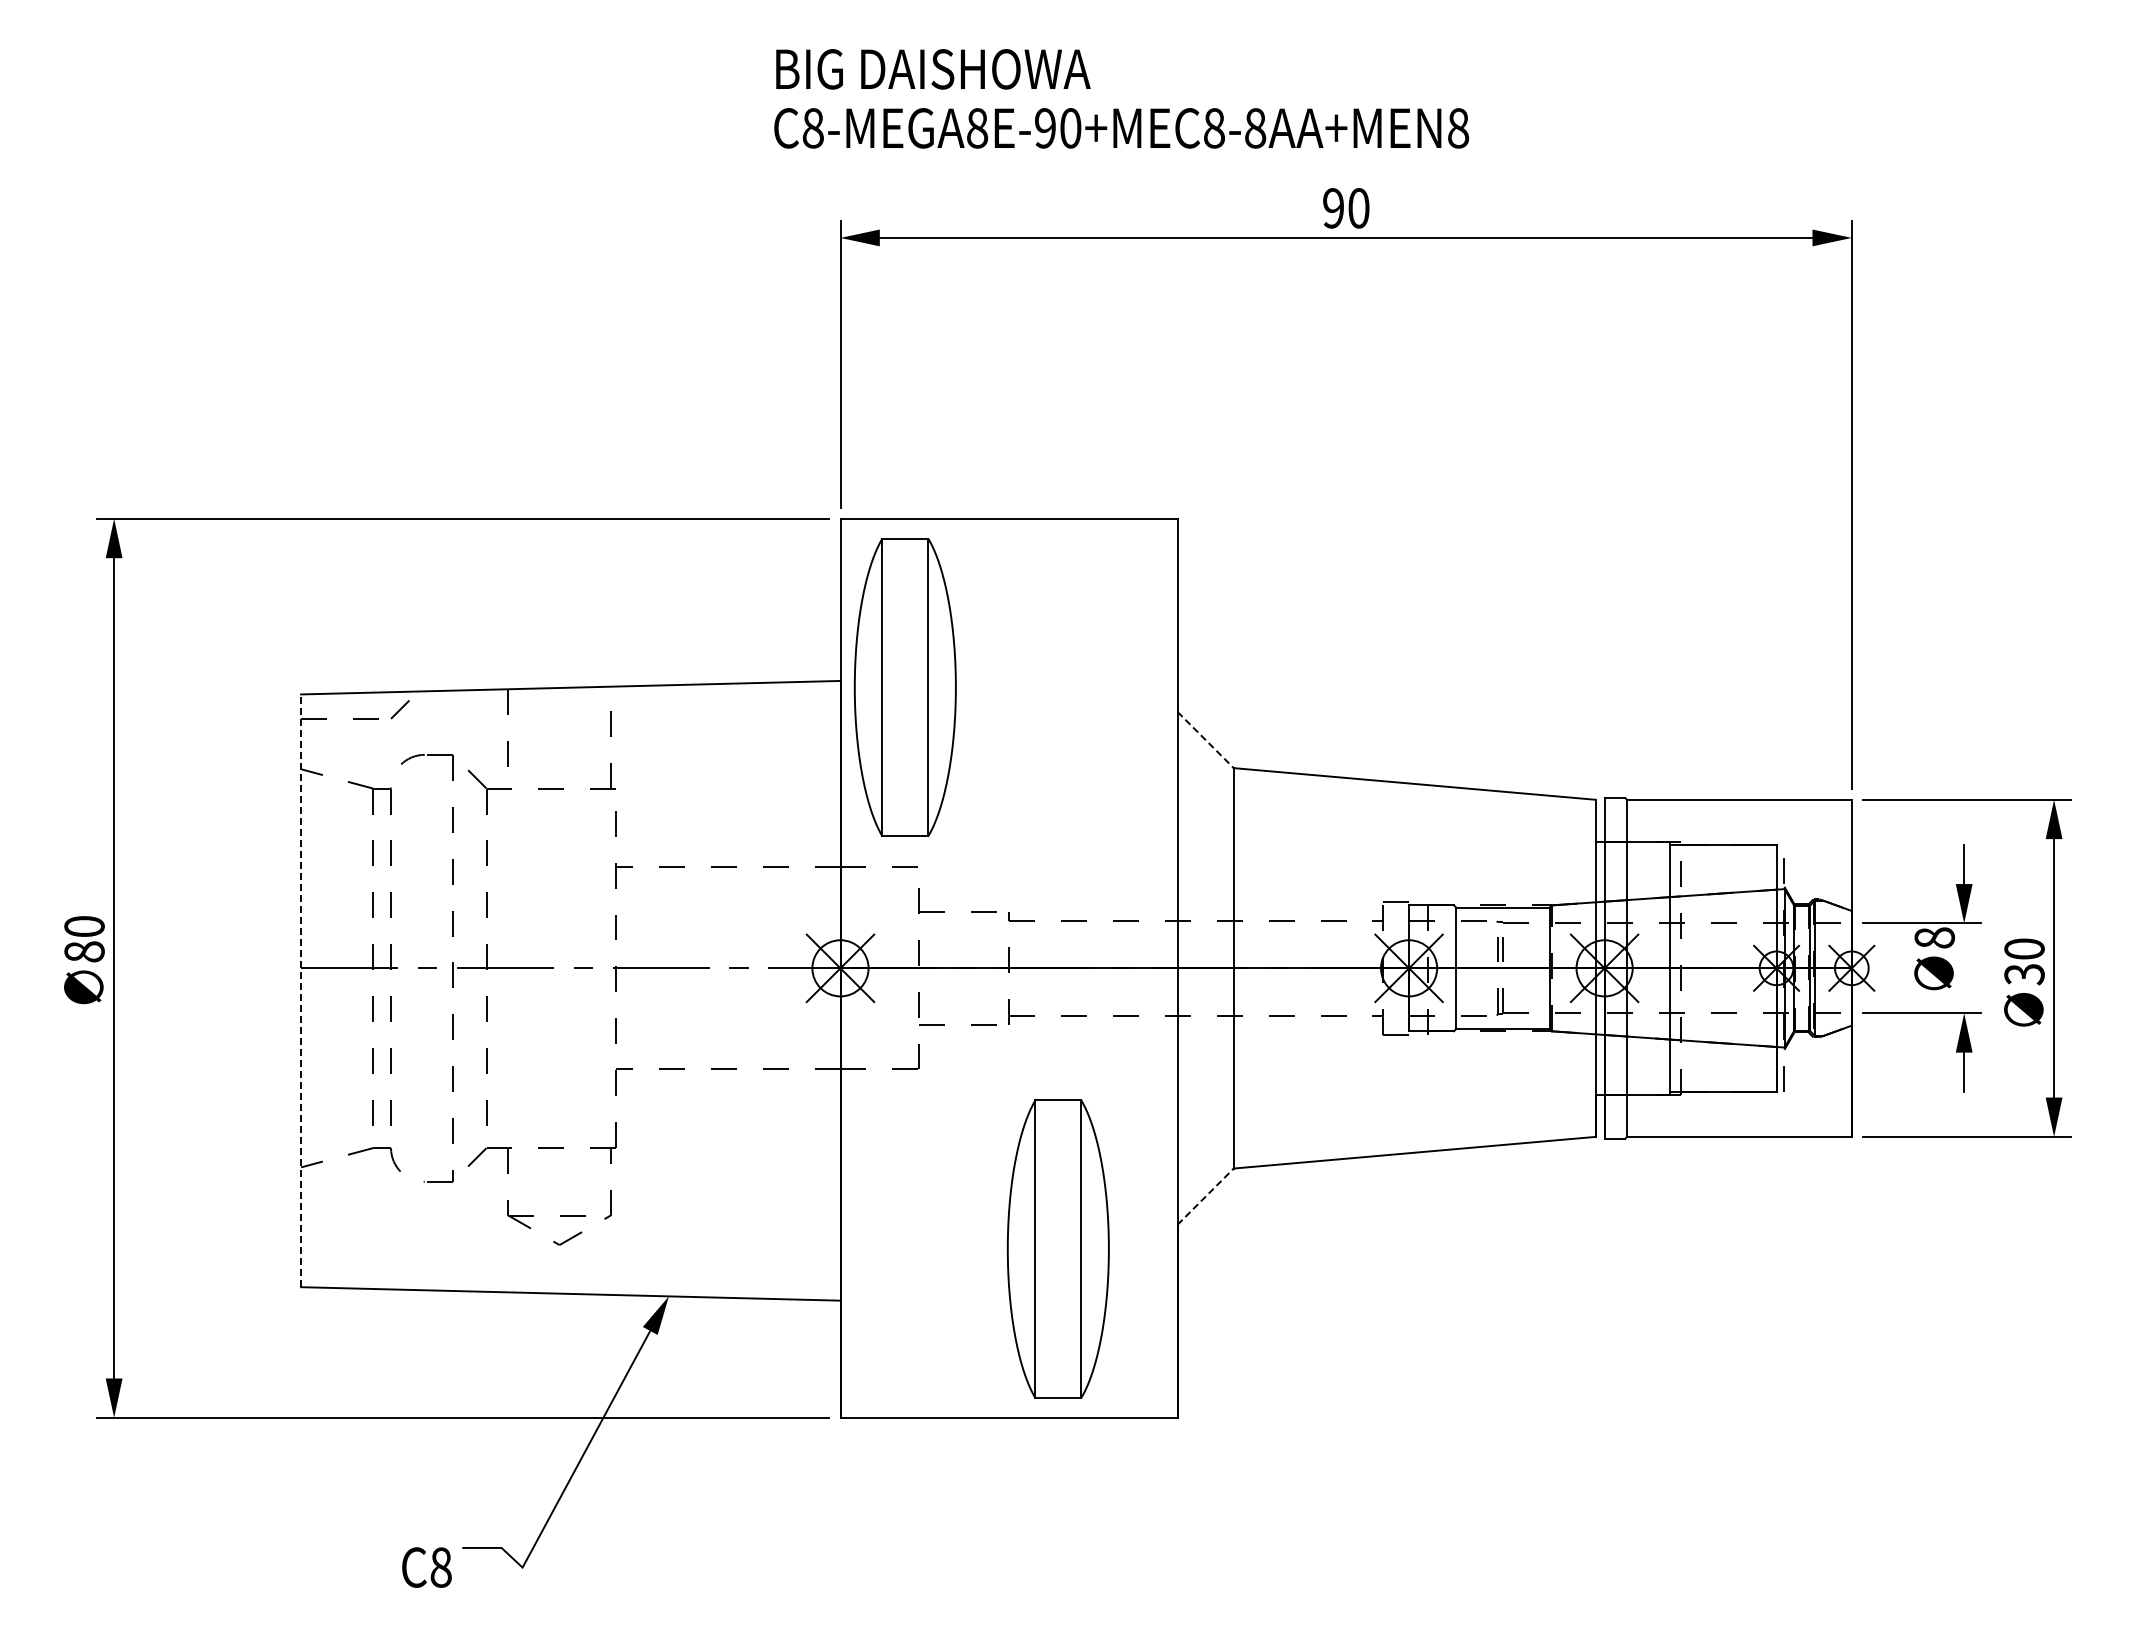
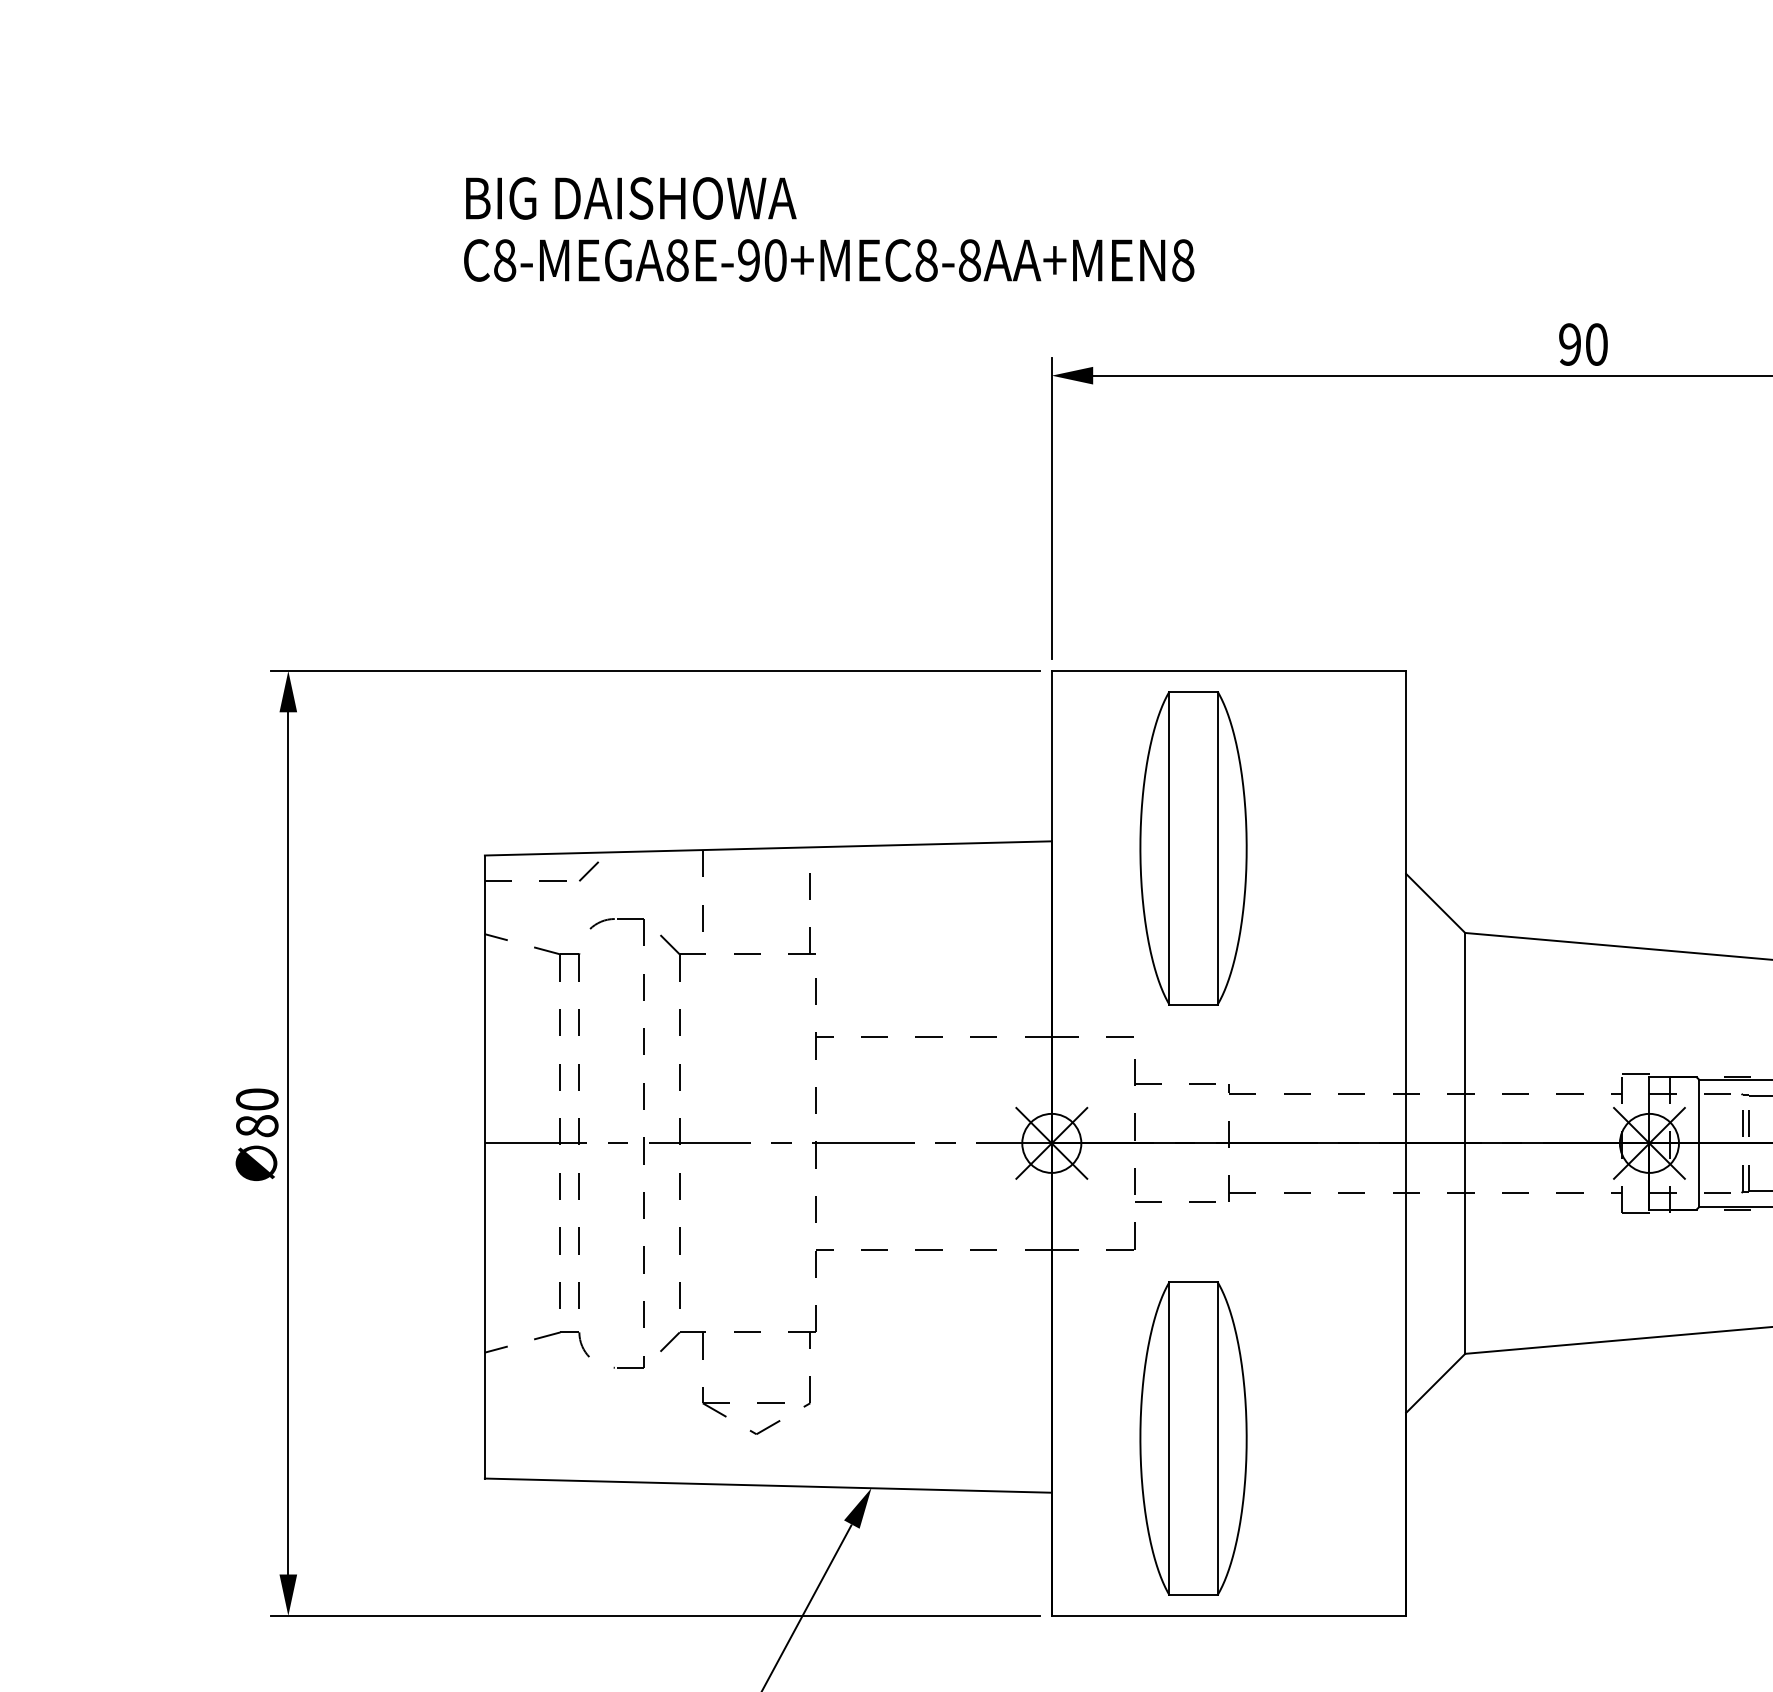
text: (1121, 98) -> (828, 229), moved
part: (904, 687) -> (1192, 848), moved
line: (1205, 740) -> (1435, 903), dashed -> solid
line: (301, 990) -> (485, 1166), dashed -> solid
line: (1205, 1196) -> (1435, 1383), dashed -> solid
part: (1057, 1248) -> (1192, 1437), moved

